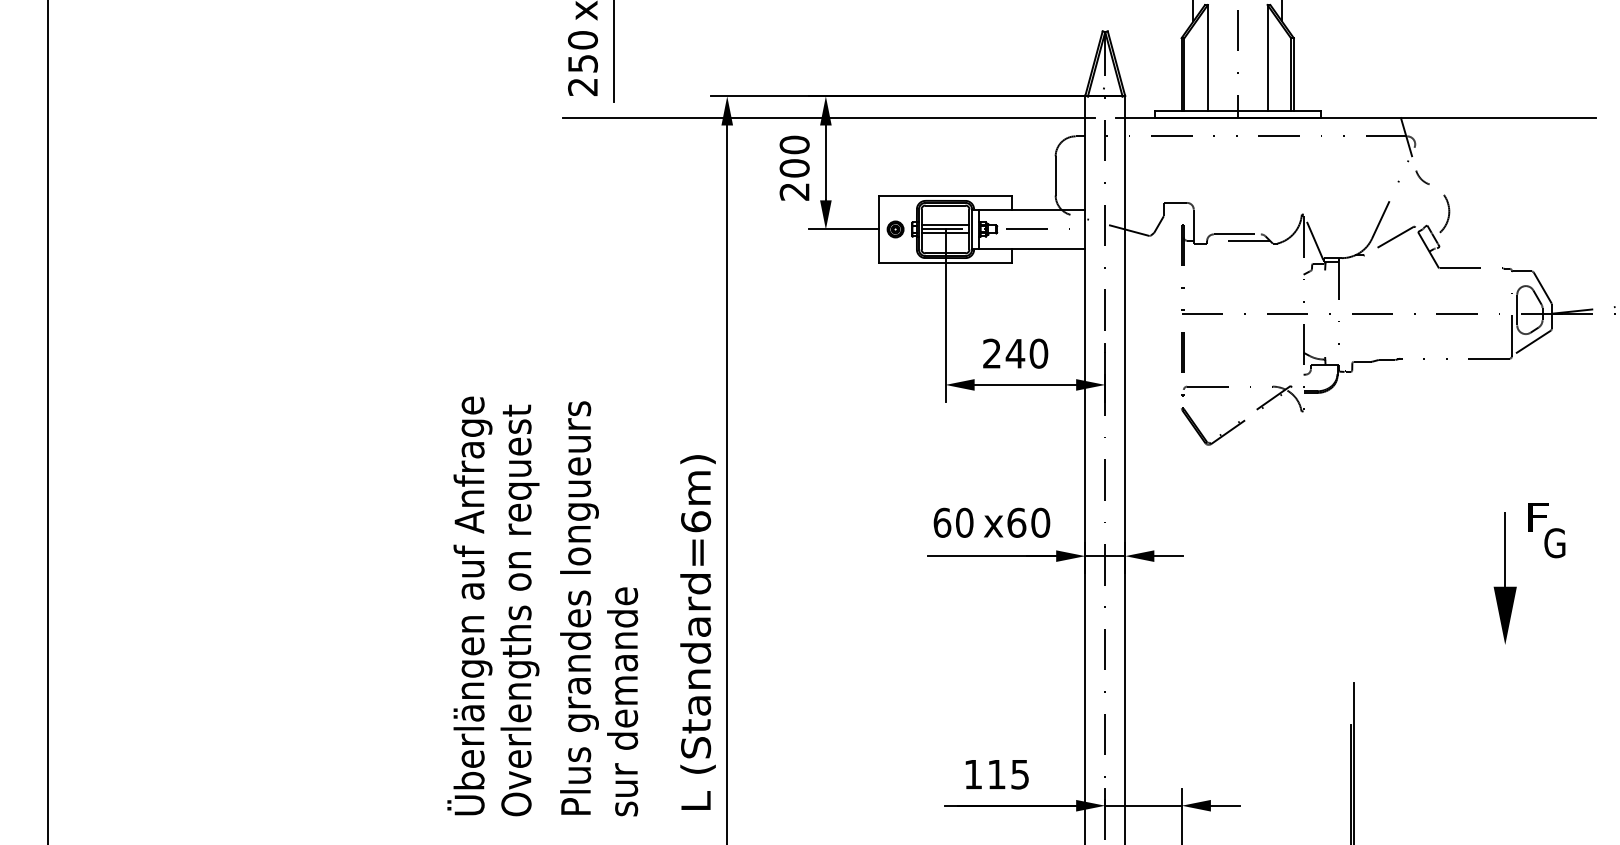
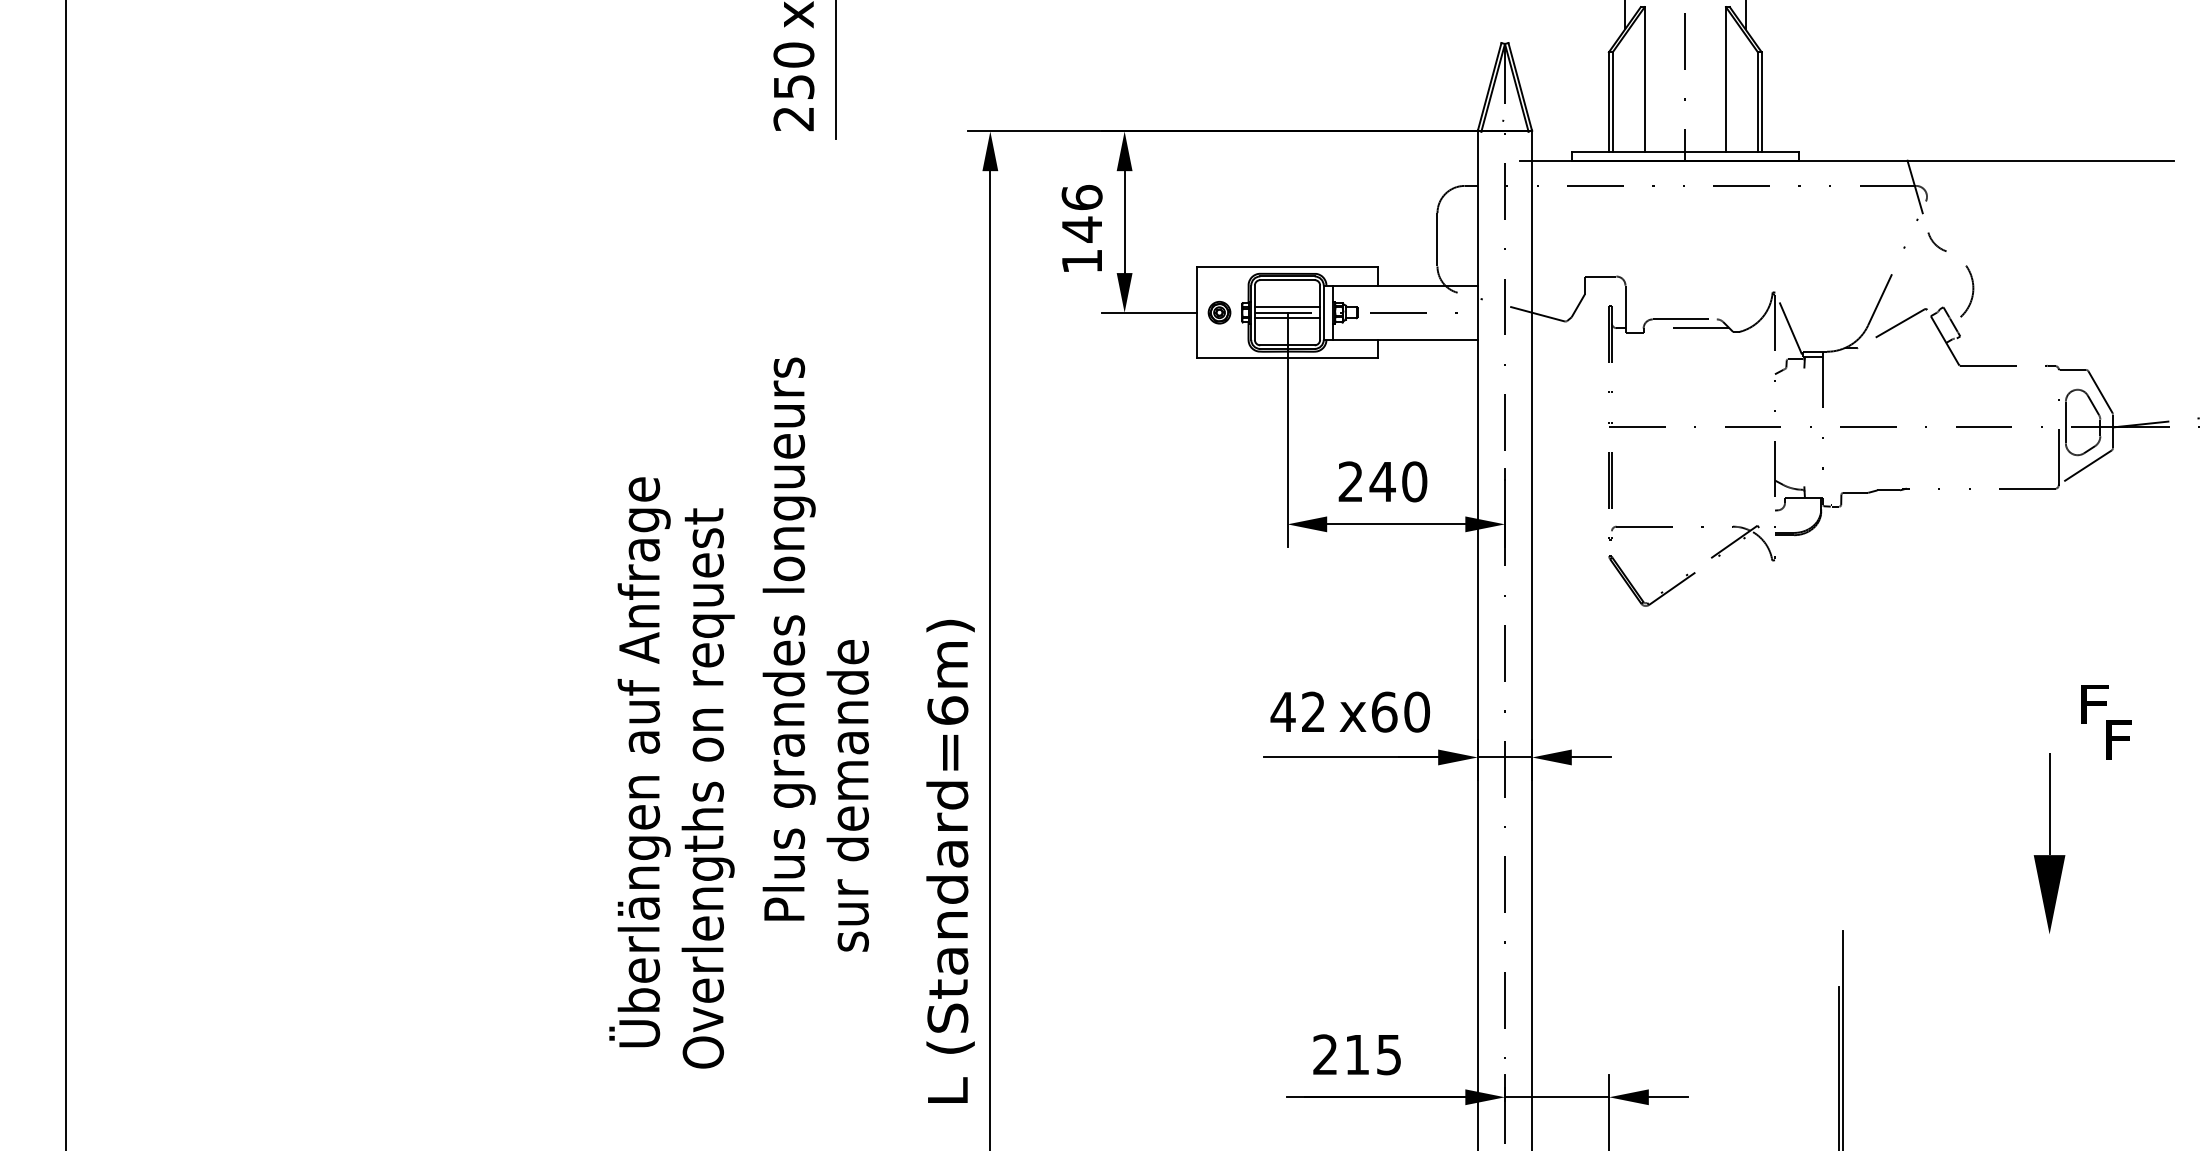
line: (828, 118) -> (1128, 161), removed
text: (794, 168) -> (1081, 229), 200 -> 146
text: (952, 522) -> (1297, 711), 60 -> 42
text: (1554, 542) -> (2116, 739), G -> F
part: (1505, 578) -> (2049, 843), moved
text: (469, 606) -> (639, 762), moved
text: (578, 607) -> (788, 638), moved
text: (519, 610) -> (707, 788), moved
text: (622, 701) -> (847, 795), moved
text: (972, 774) -> (1324, 1054), 115 -> 215

